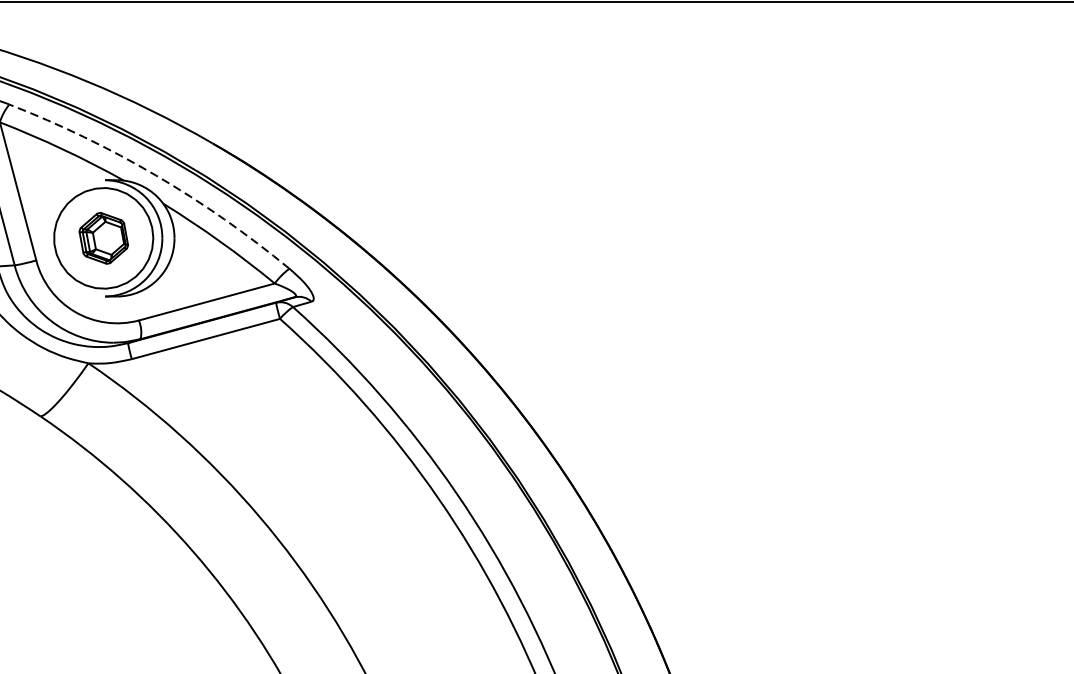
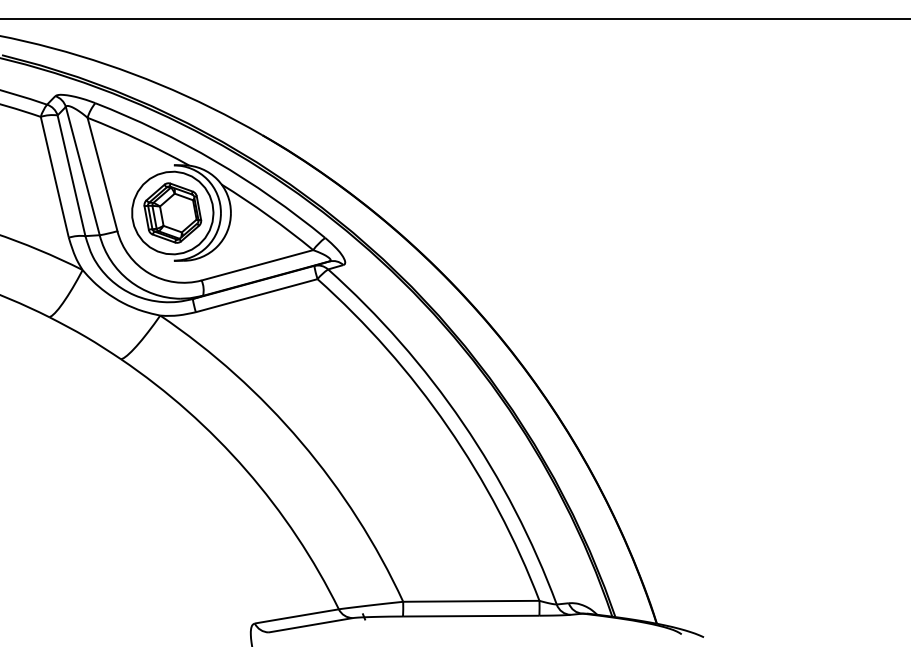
arc: (155, 175) -> (215, 161), dashed -> solid
part: (103, 237) -> (172, 212), size x1.43

